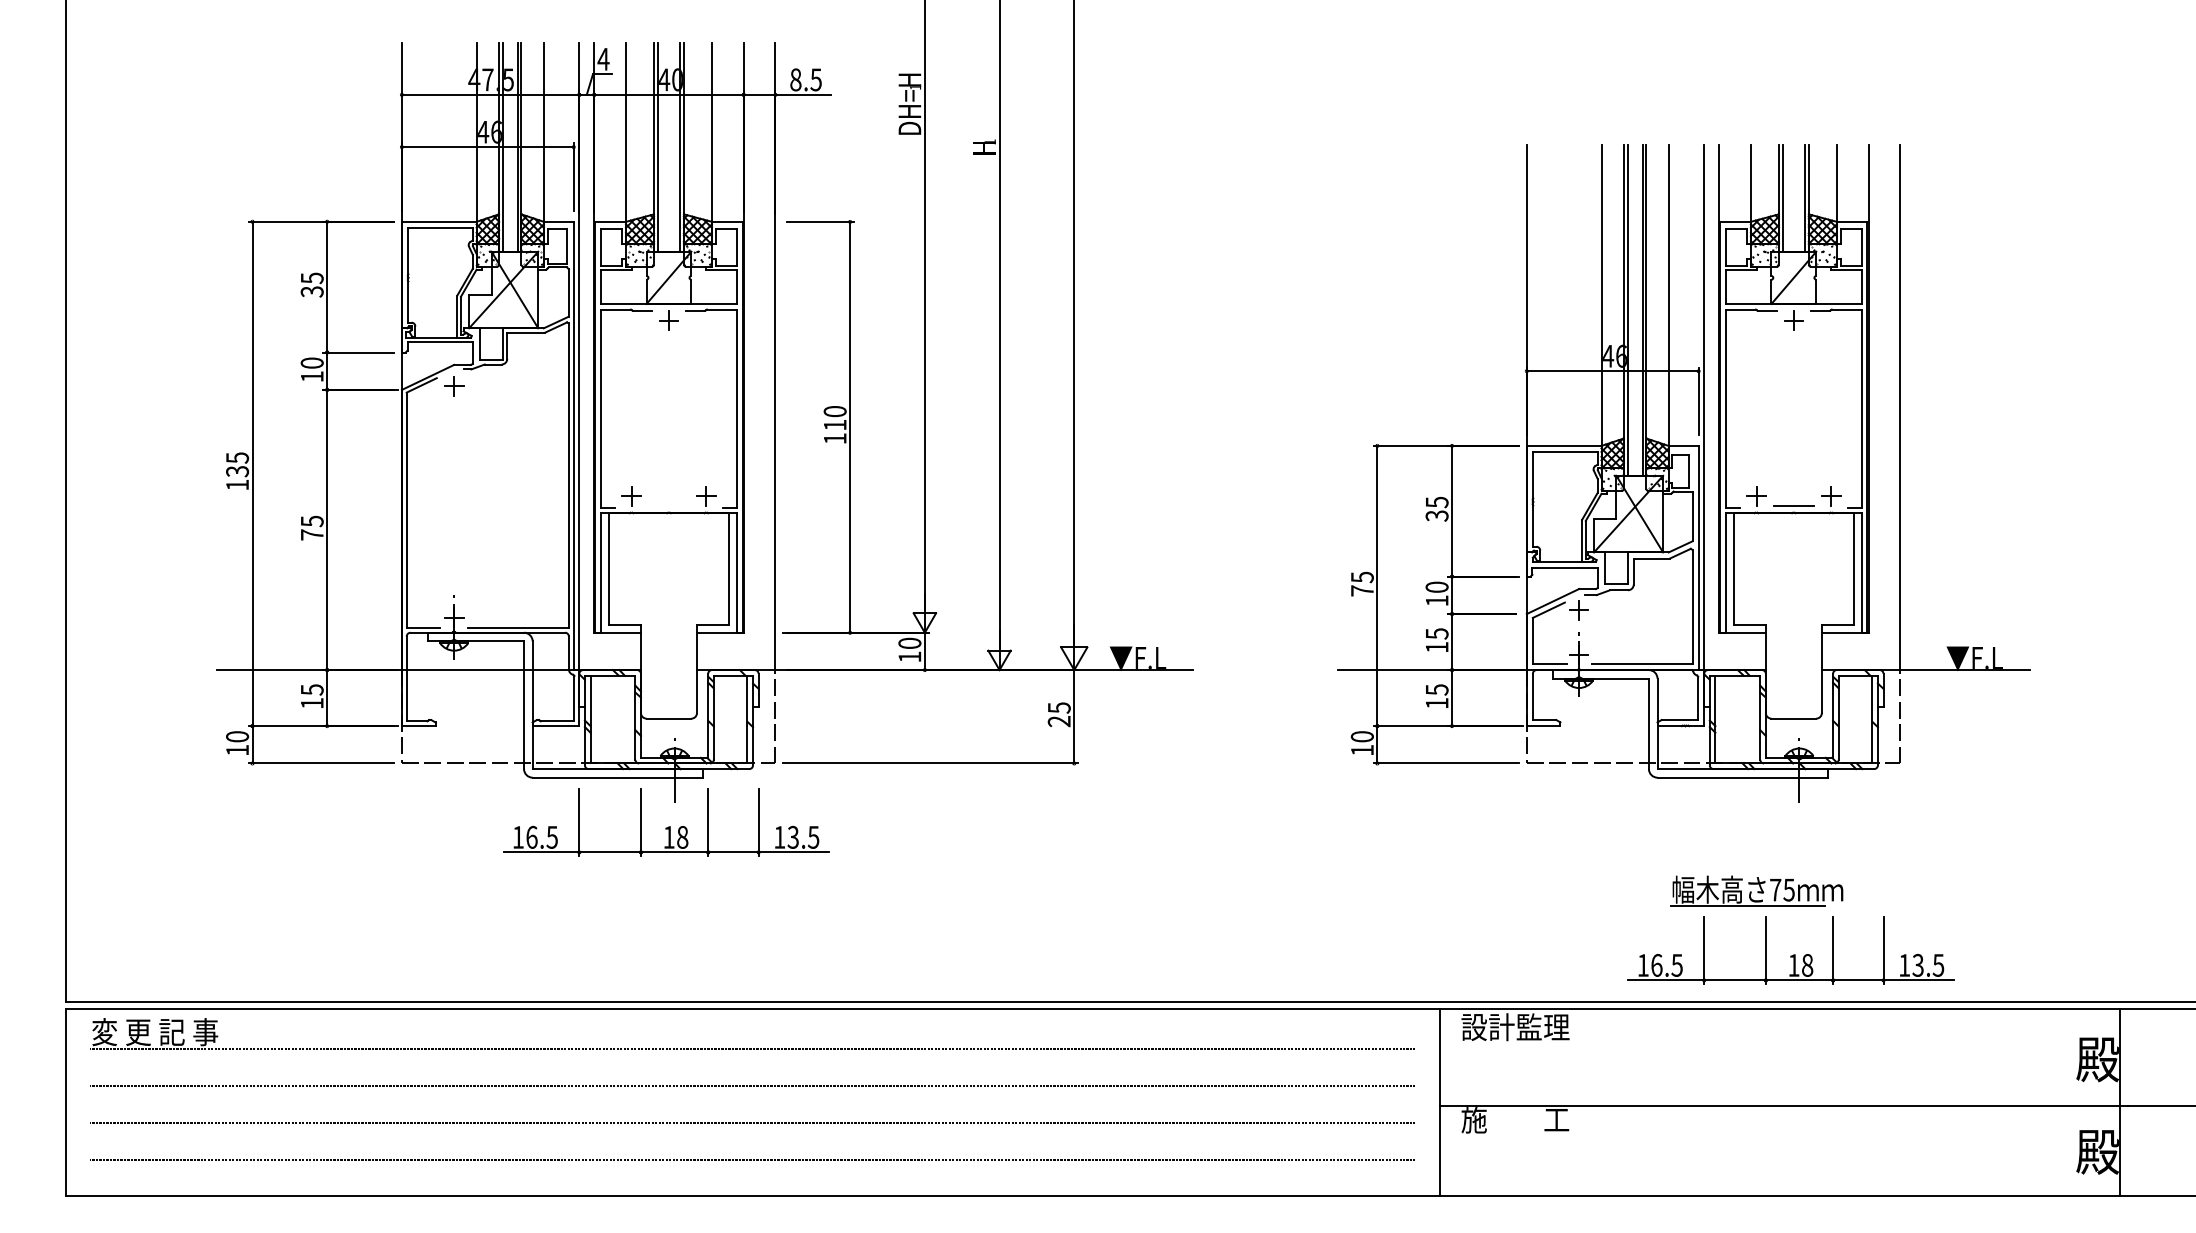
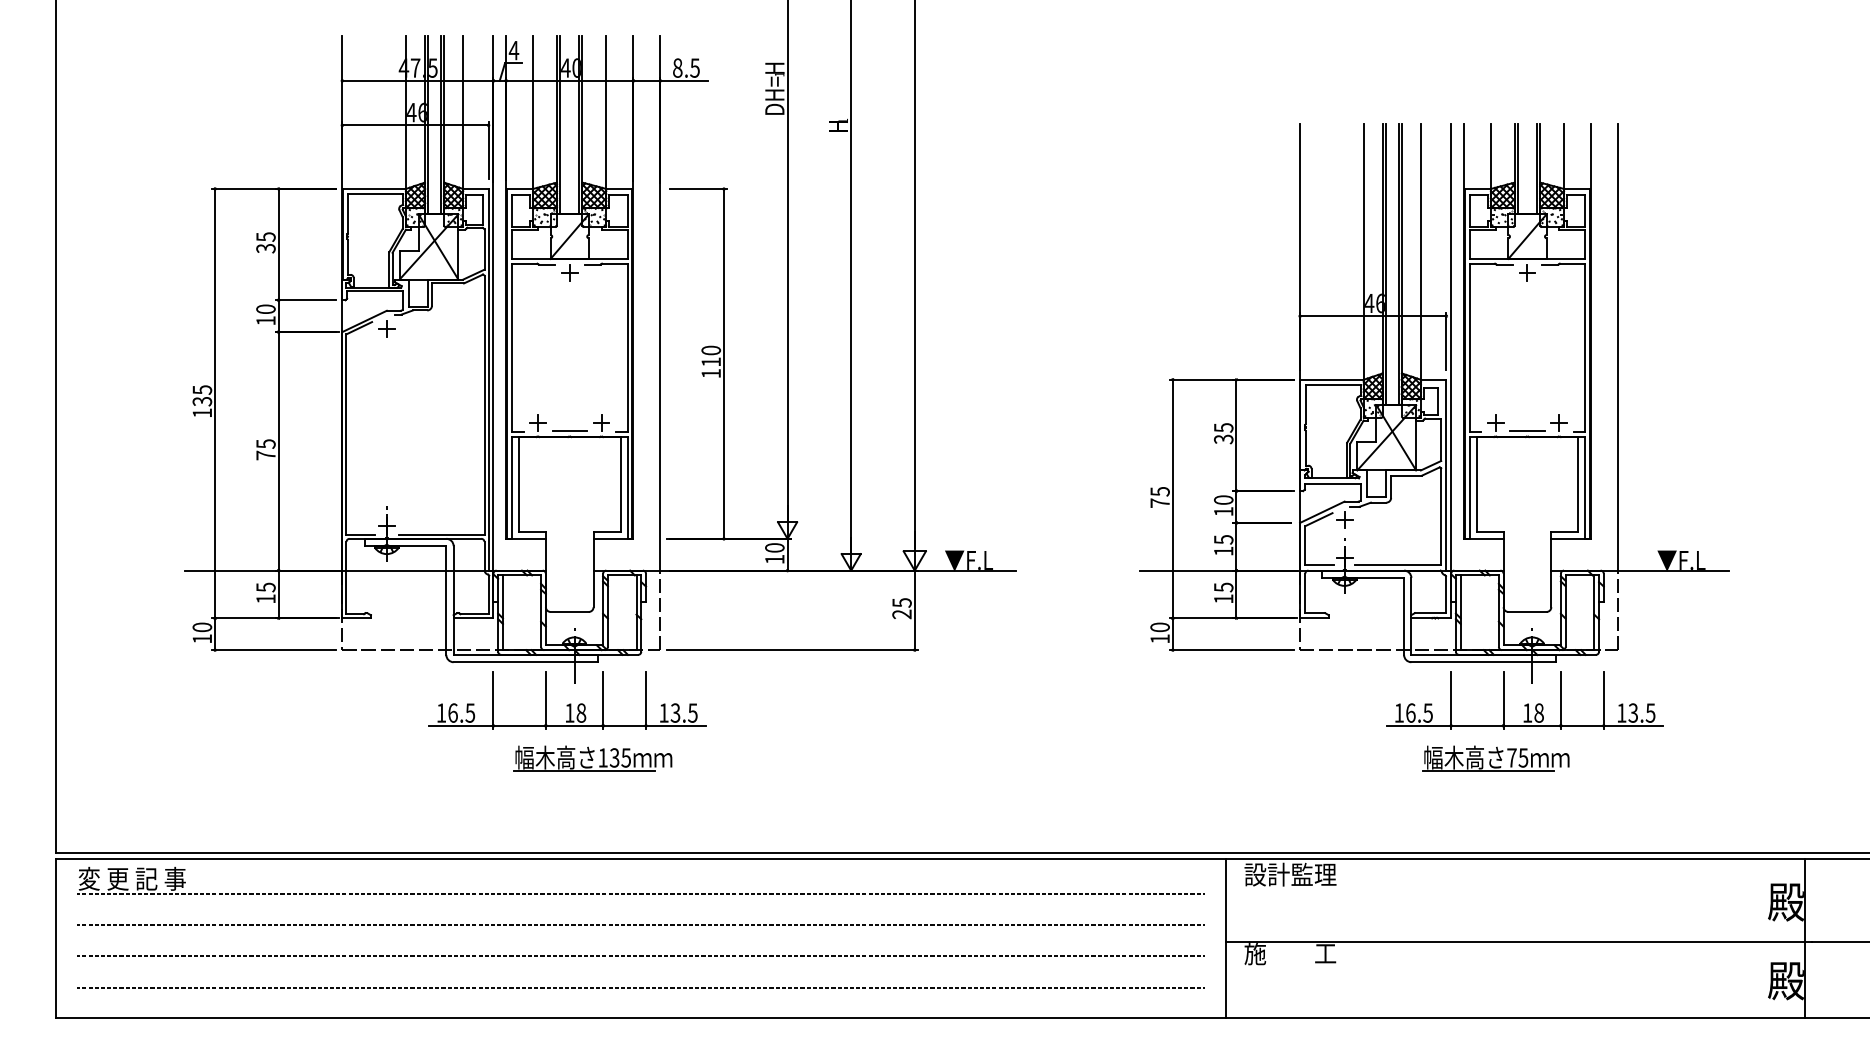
line: (668, 506) -> (569, 431), added
part: (695, 890) -> (592, 758), added
part: (1790, 950) -> (1524, 700), moved

